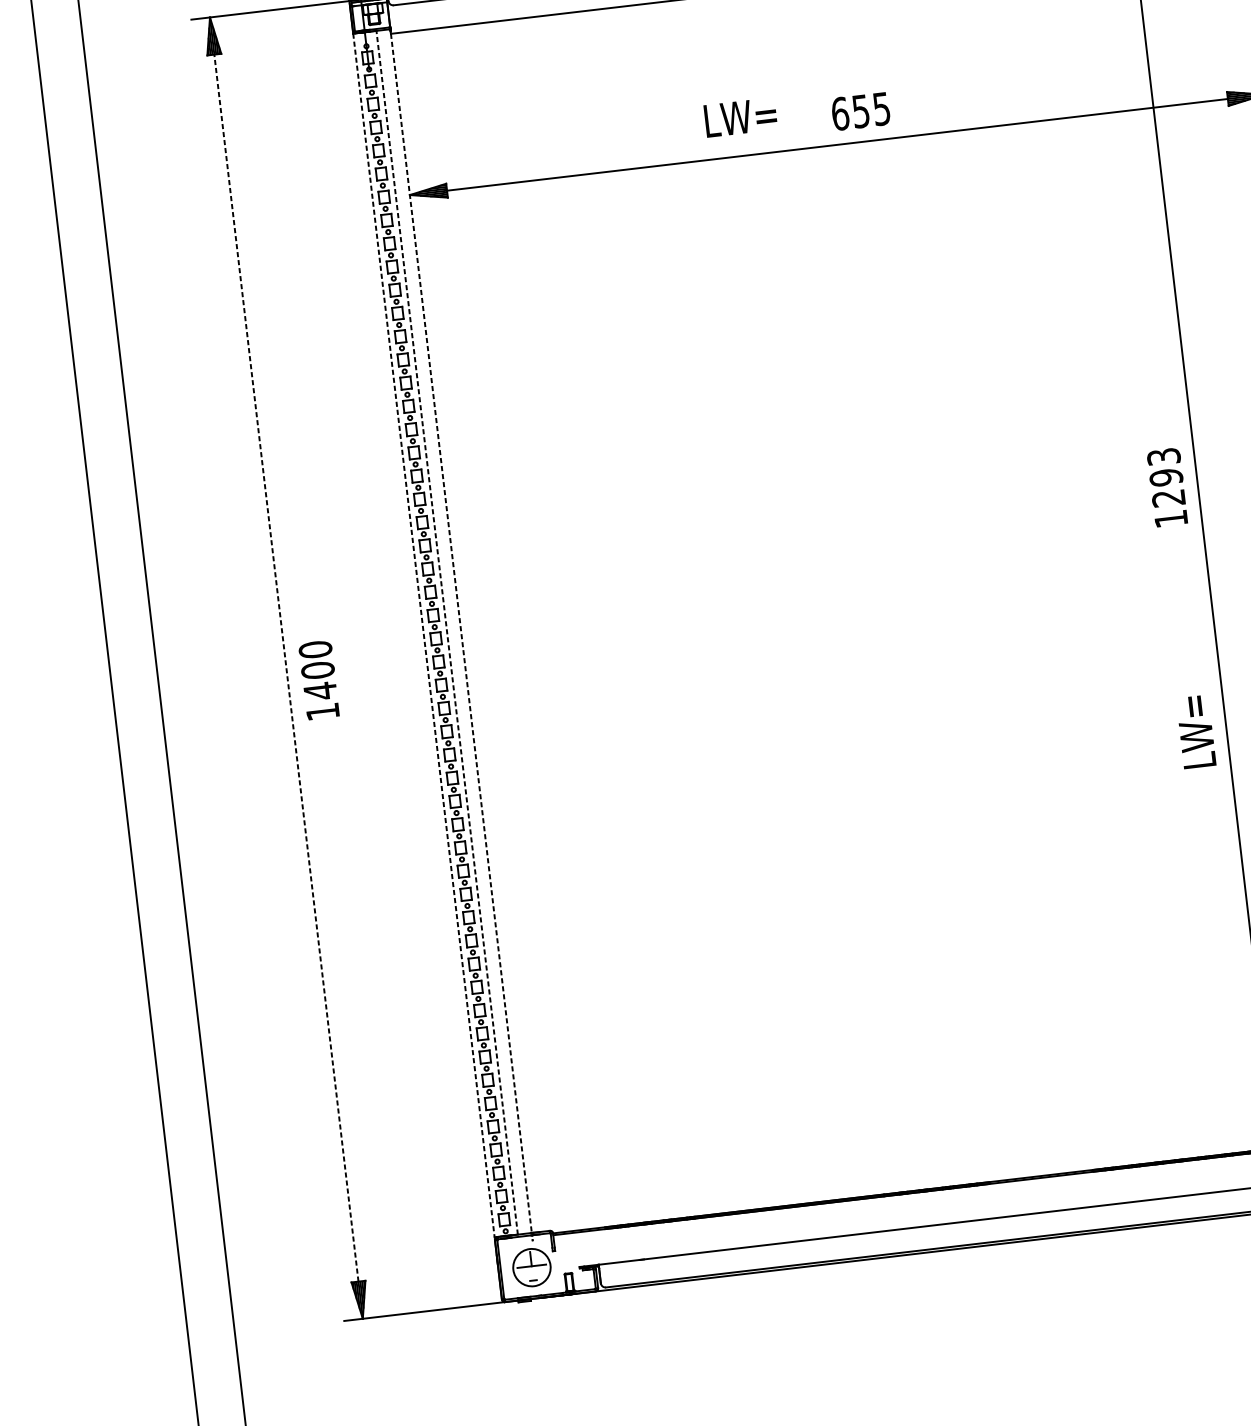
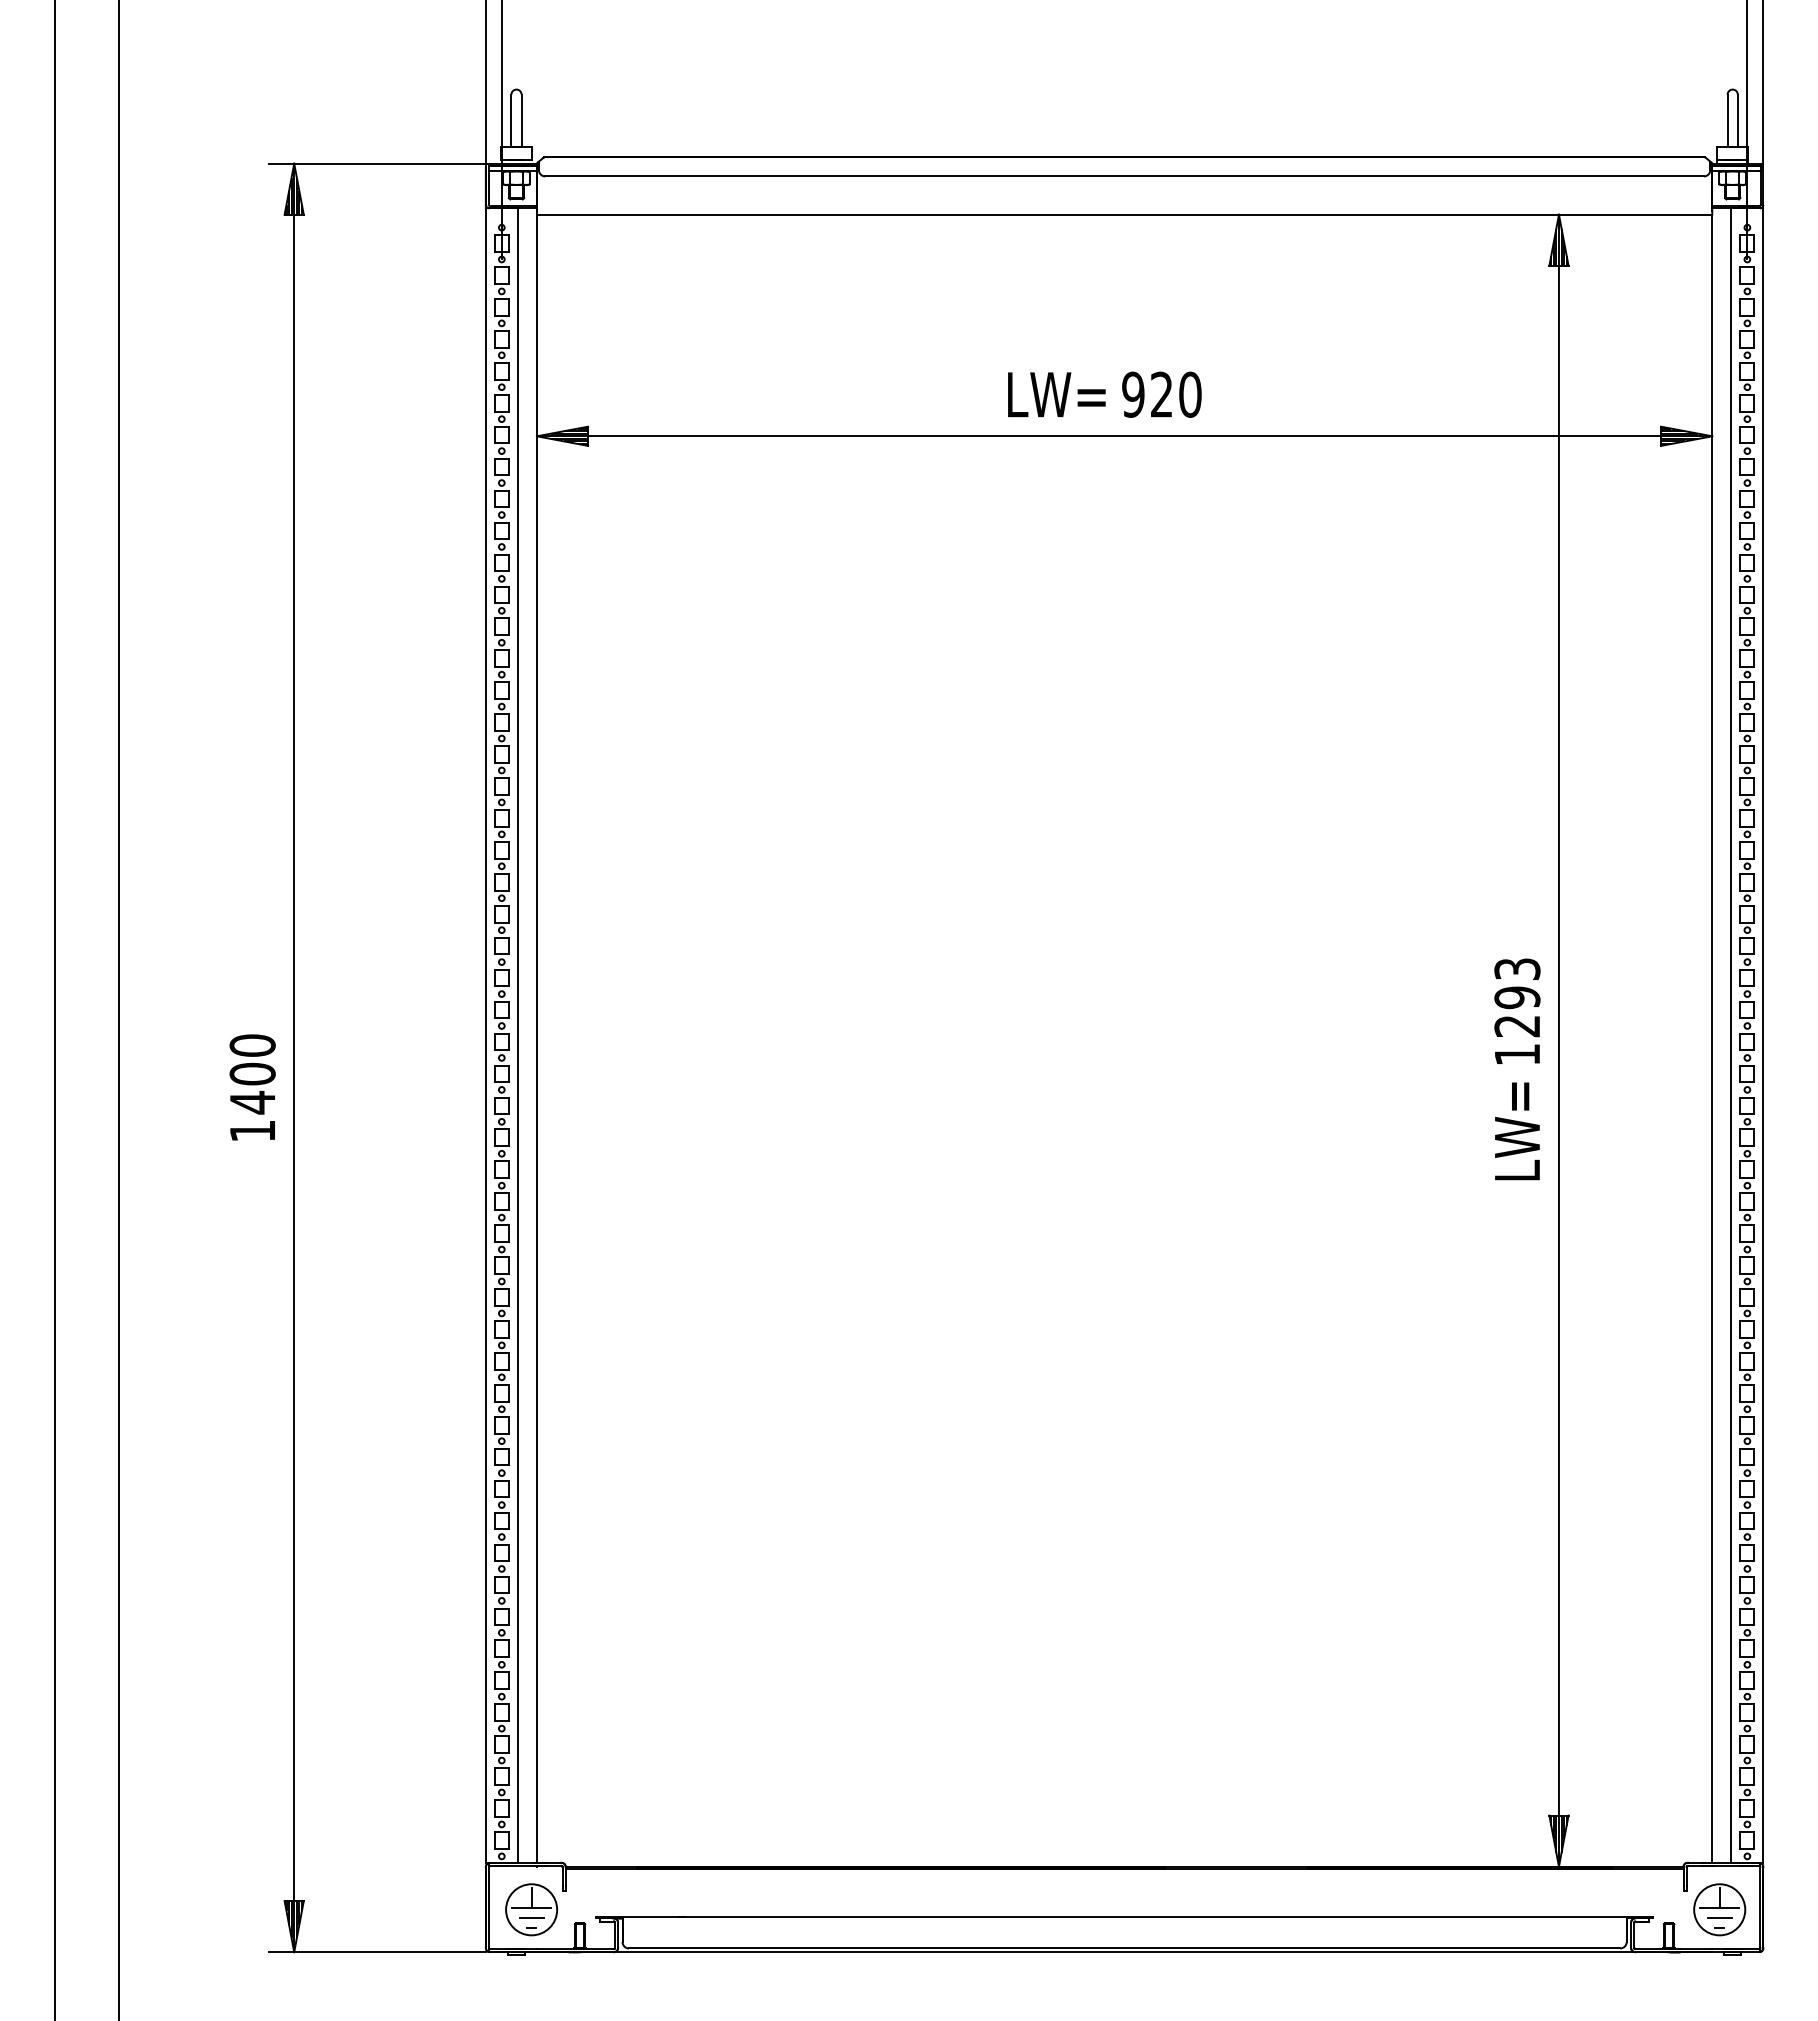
text: (860, 111) -> (1161, 394), 655 -> 920
text: (740, 117) -> (1056, 394), moved
text: (1167, 486) -> (1517, 1010), moved
line: (446, 632) -> (517, 1035), dashed -> solid
line: (461, 634) -> (536, 1039), dashed -> solid
line: (423, 636) -> (485, 1036), dashed -> solid
line: (286, 667) -> (294, 1057), dashed -> solid
text: (319, 680) -> (252, 1087), moved
text: (1196, 732) -> (1517, 1131), moved
line: (532, 1273) -> (531, 1917), added

